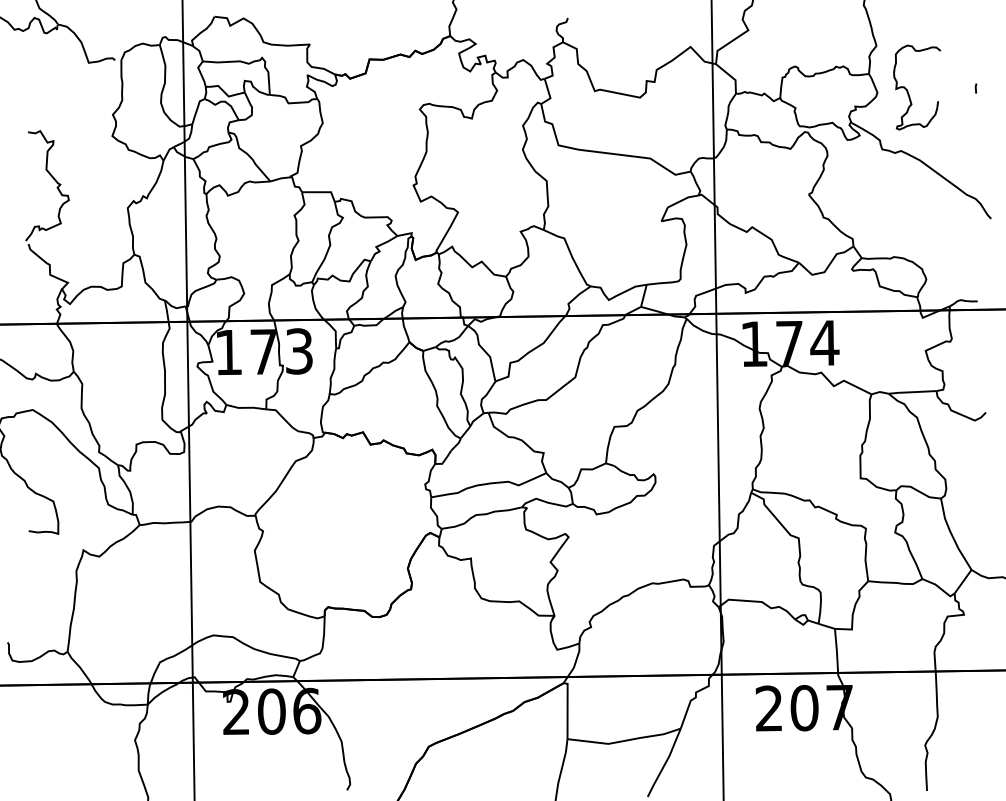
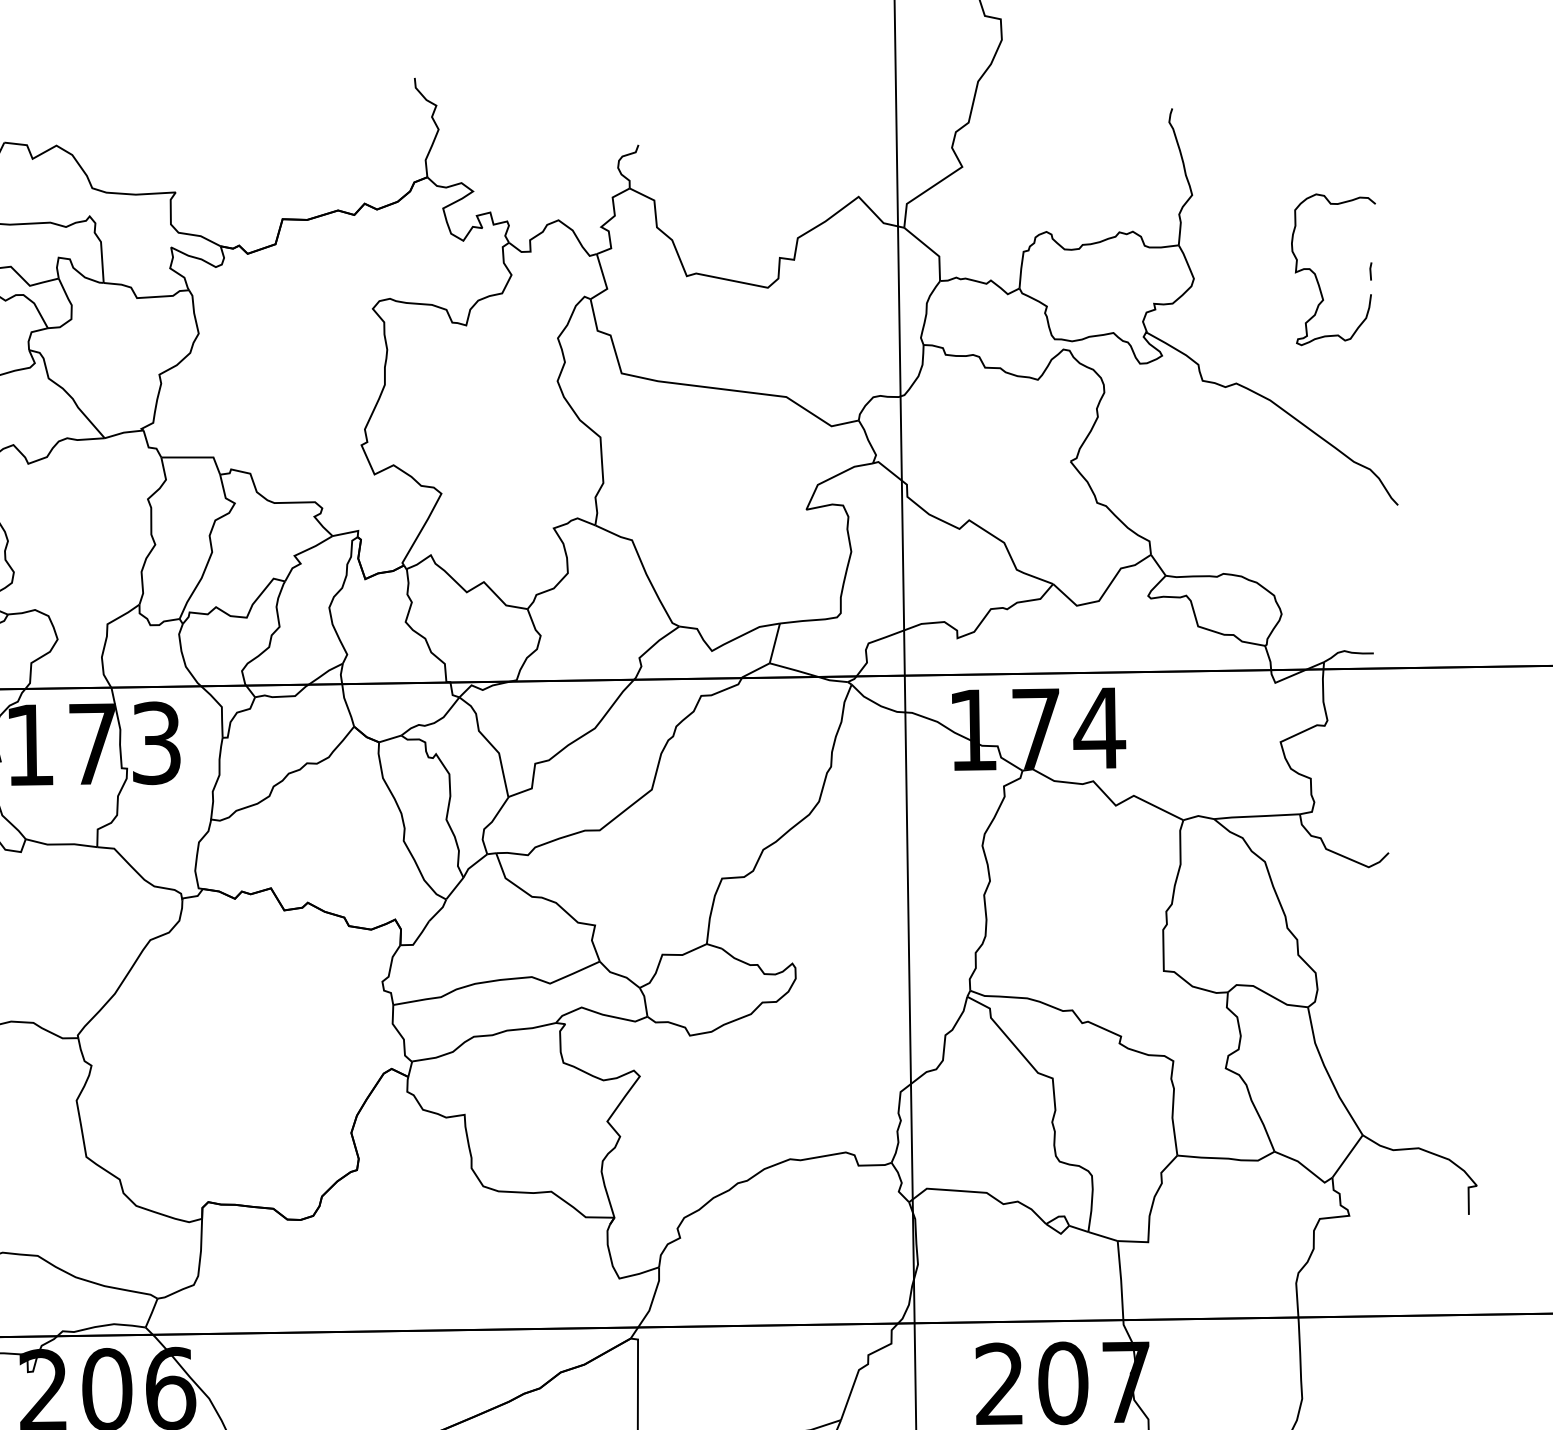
curve: (908, 91) -> (1317, 276), moved

